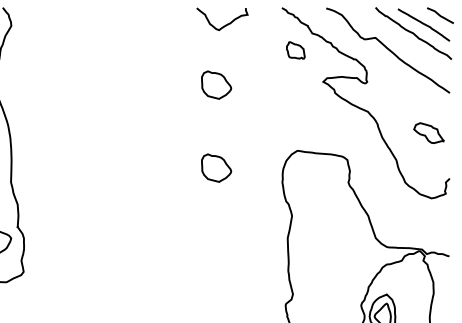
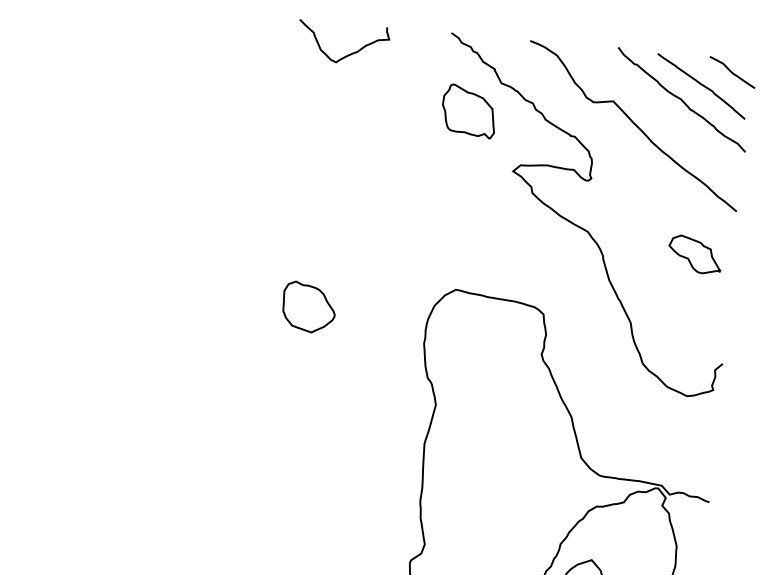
part: (295, 50) -> (468, 110), size x1.67
part: (216, 84) -> (322, 158), removed
part: (428, 132) -> (694, 253), moved

